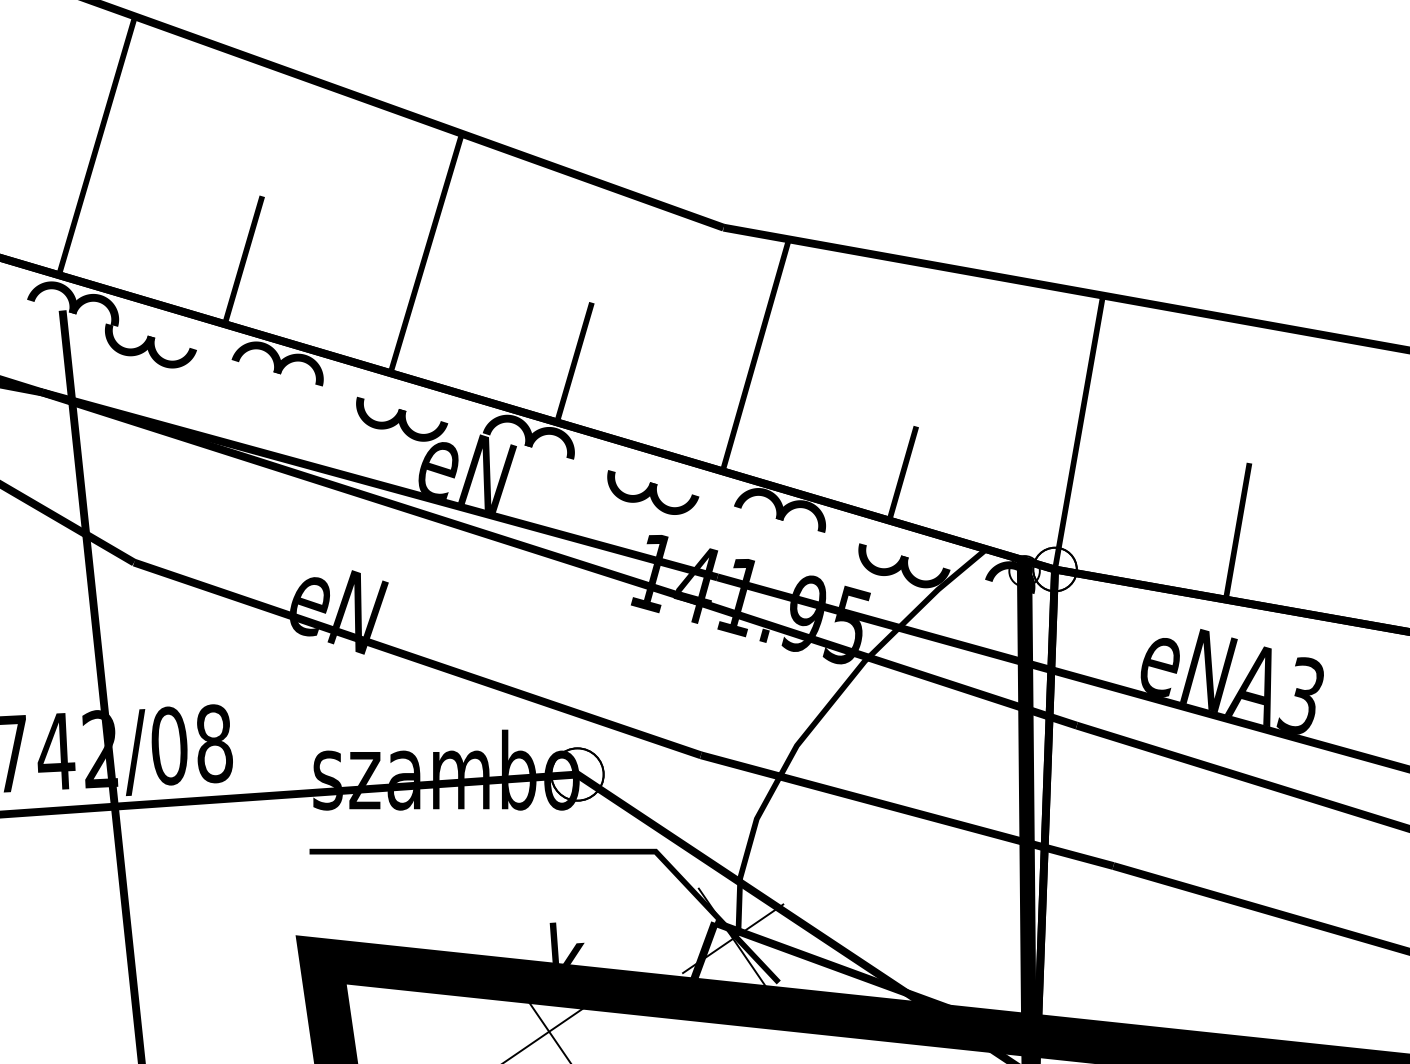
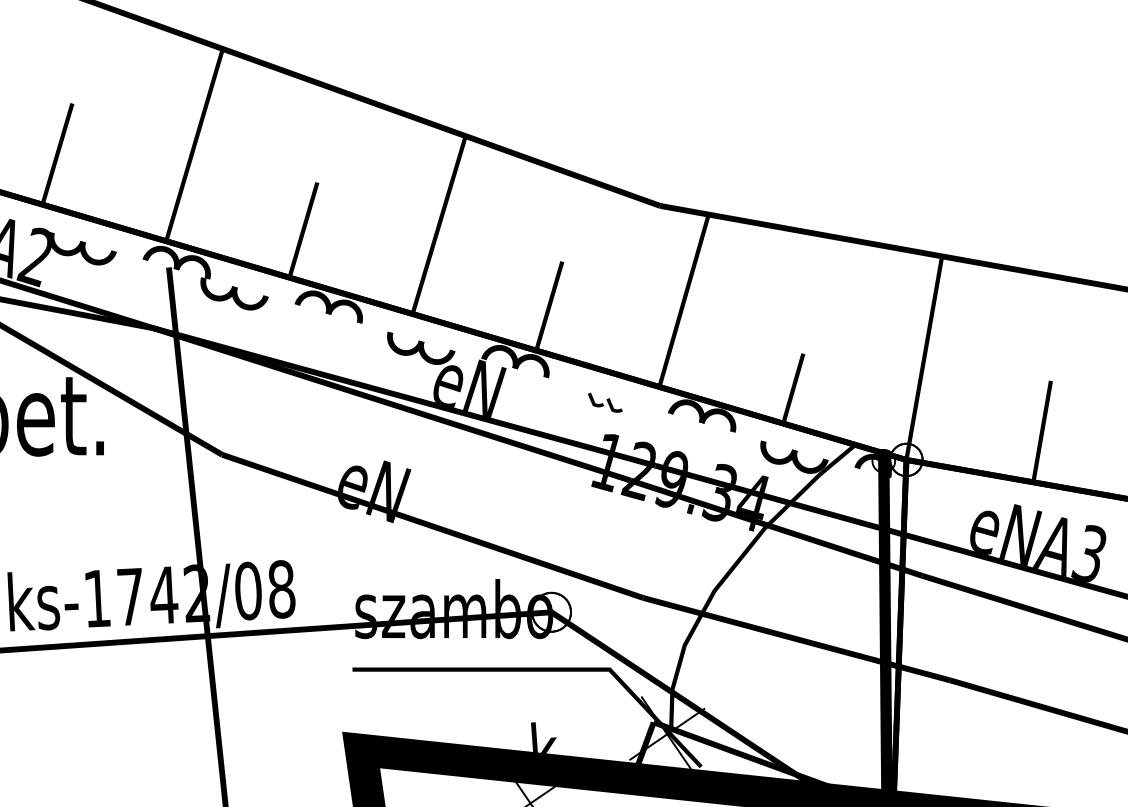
part: (652, 492) -> (607, 402), size x0.6
text: (769, 605) -> (694, 486), 141.95 -> 129.34

